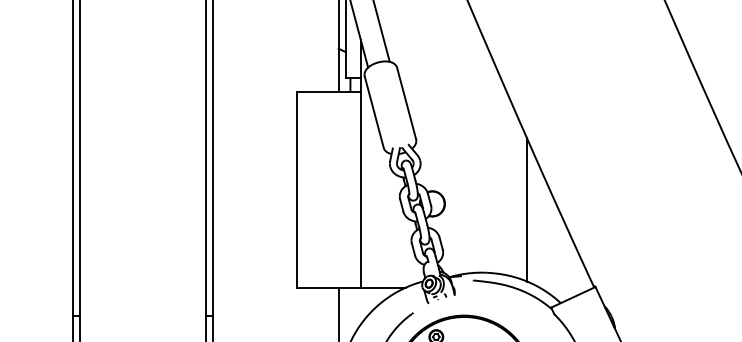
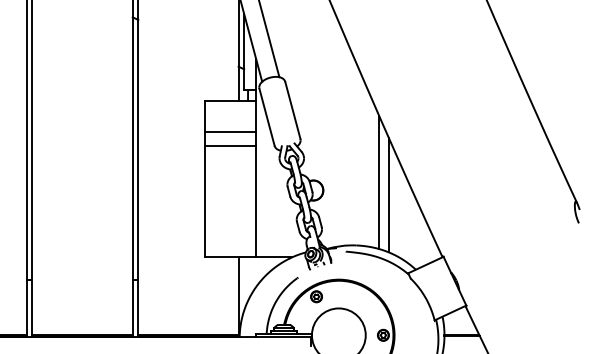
line: (328, 129) -> (230, 131), added
line: (328, 147) -> (230, 145), added
line: (515, 193) -> (379, 182), added

